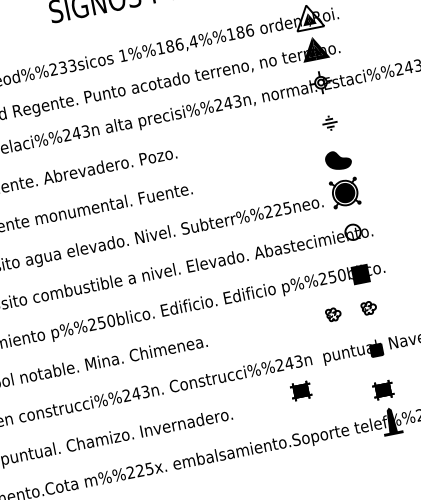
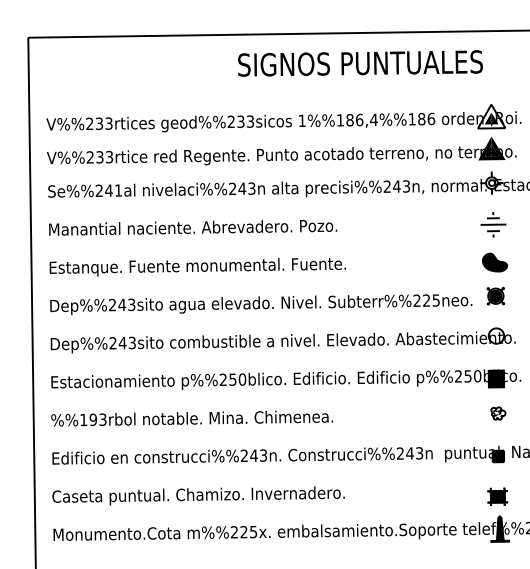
part: (330, 123) -> (493, 224), size x1.67
part: (344, 193) -> (495, 296), size x0.62
part: (333, 314) -> (462, 413), removed
part: (300, 390) -> (416, 482), removed

